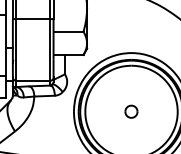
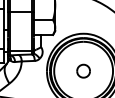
part: (131, 110) -> (83, 70), size x1.67

